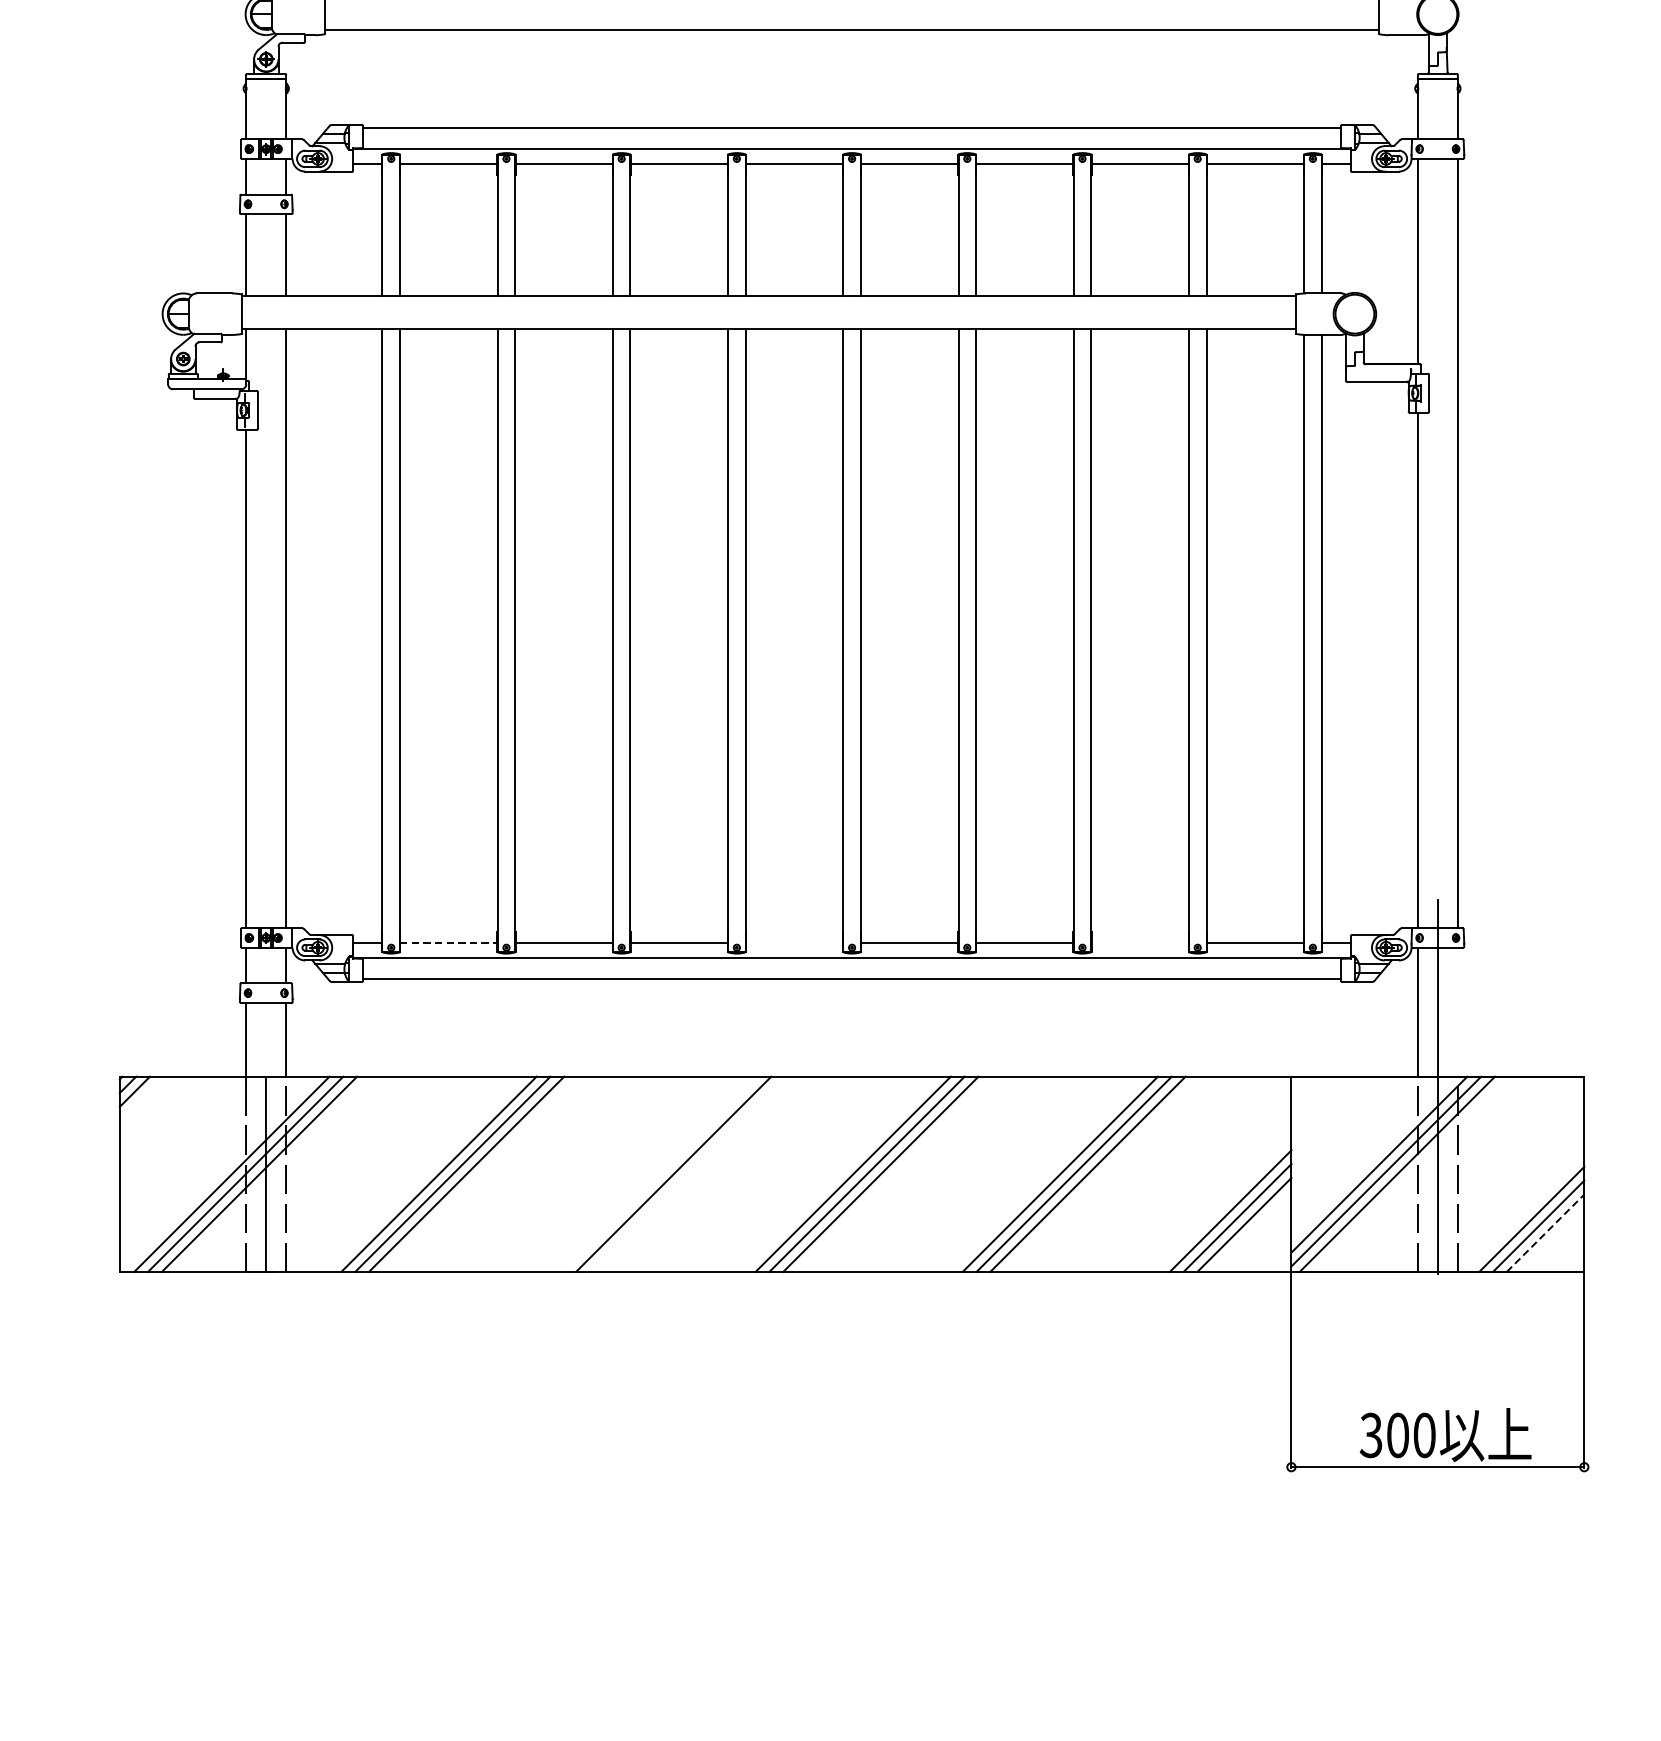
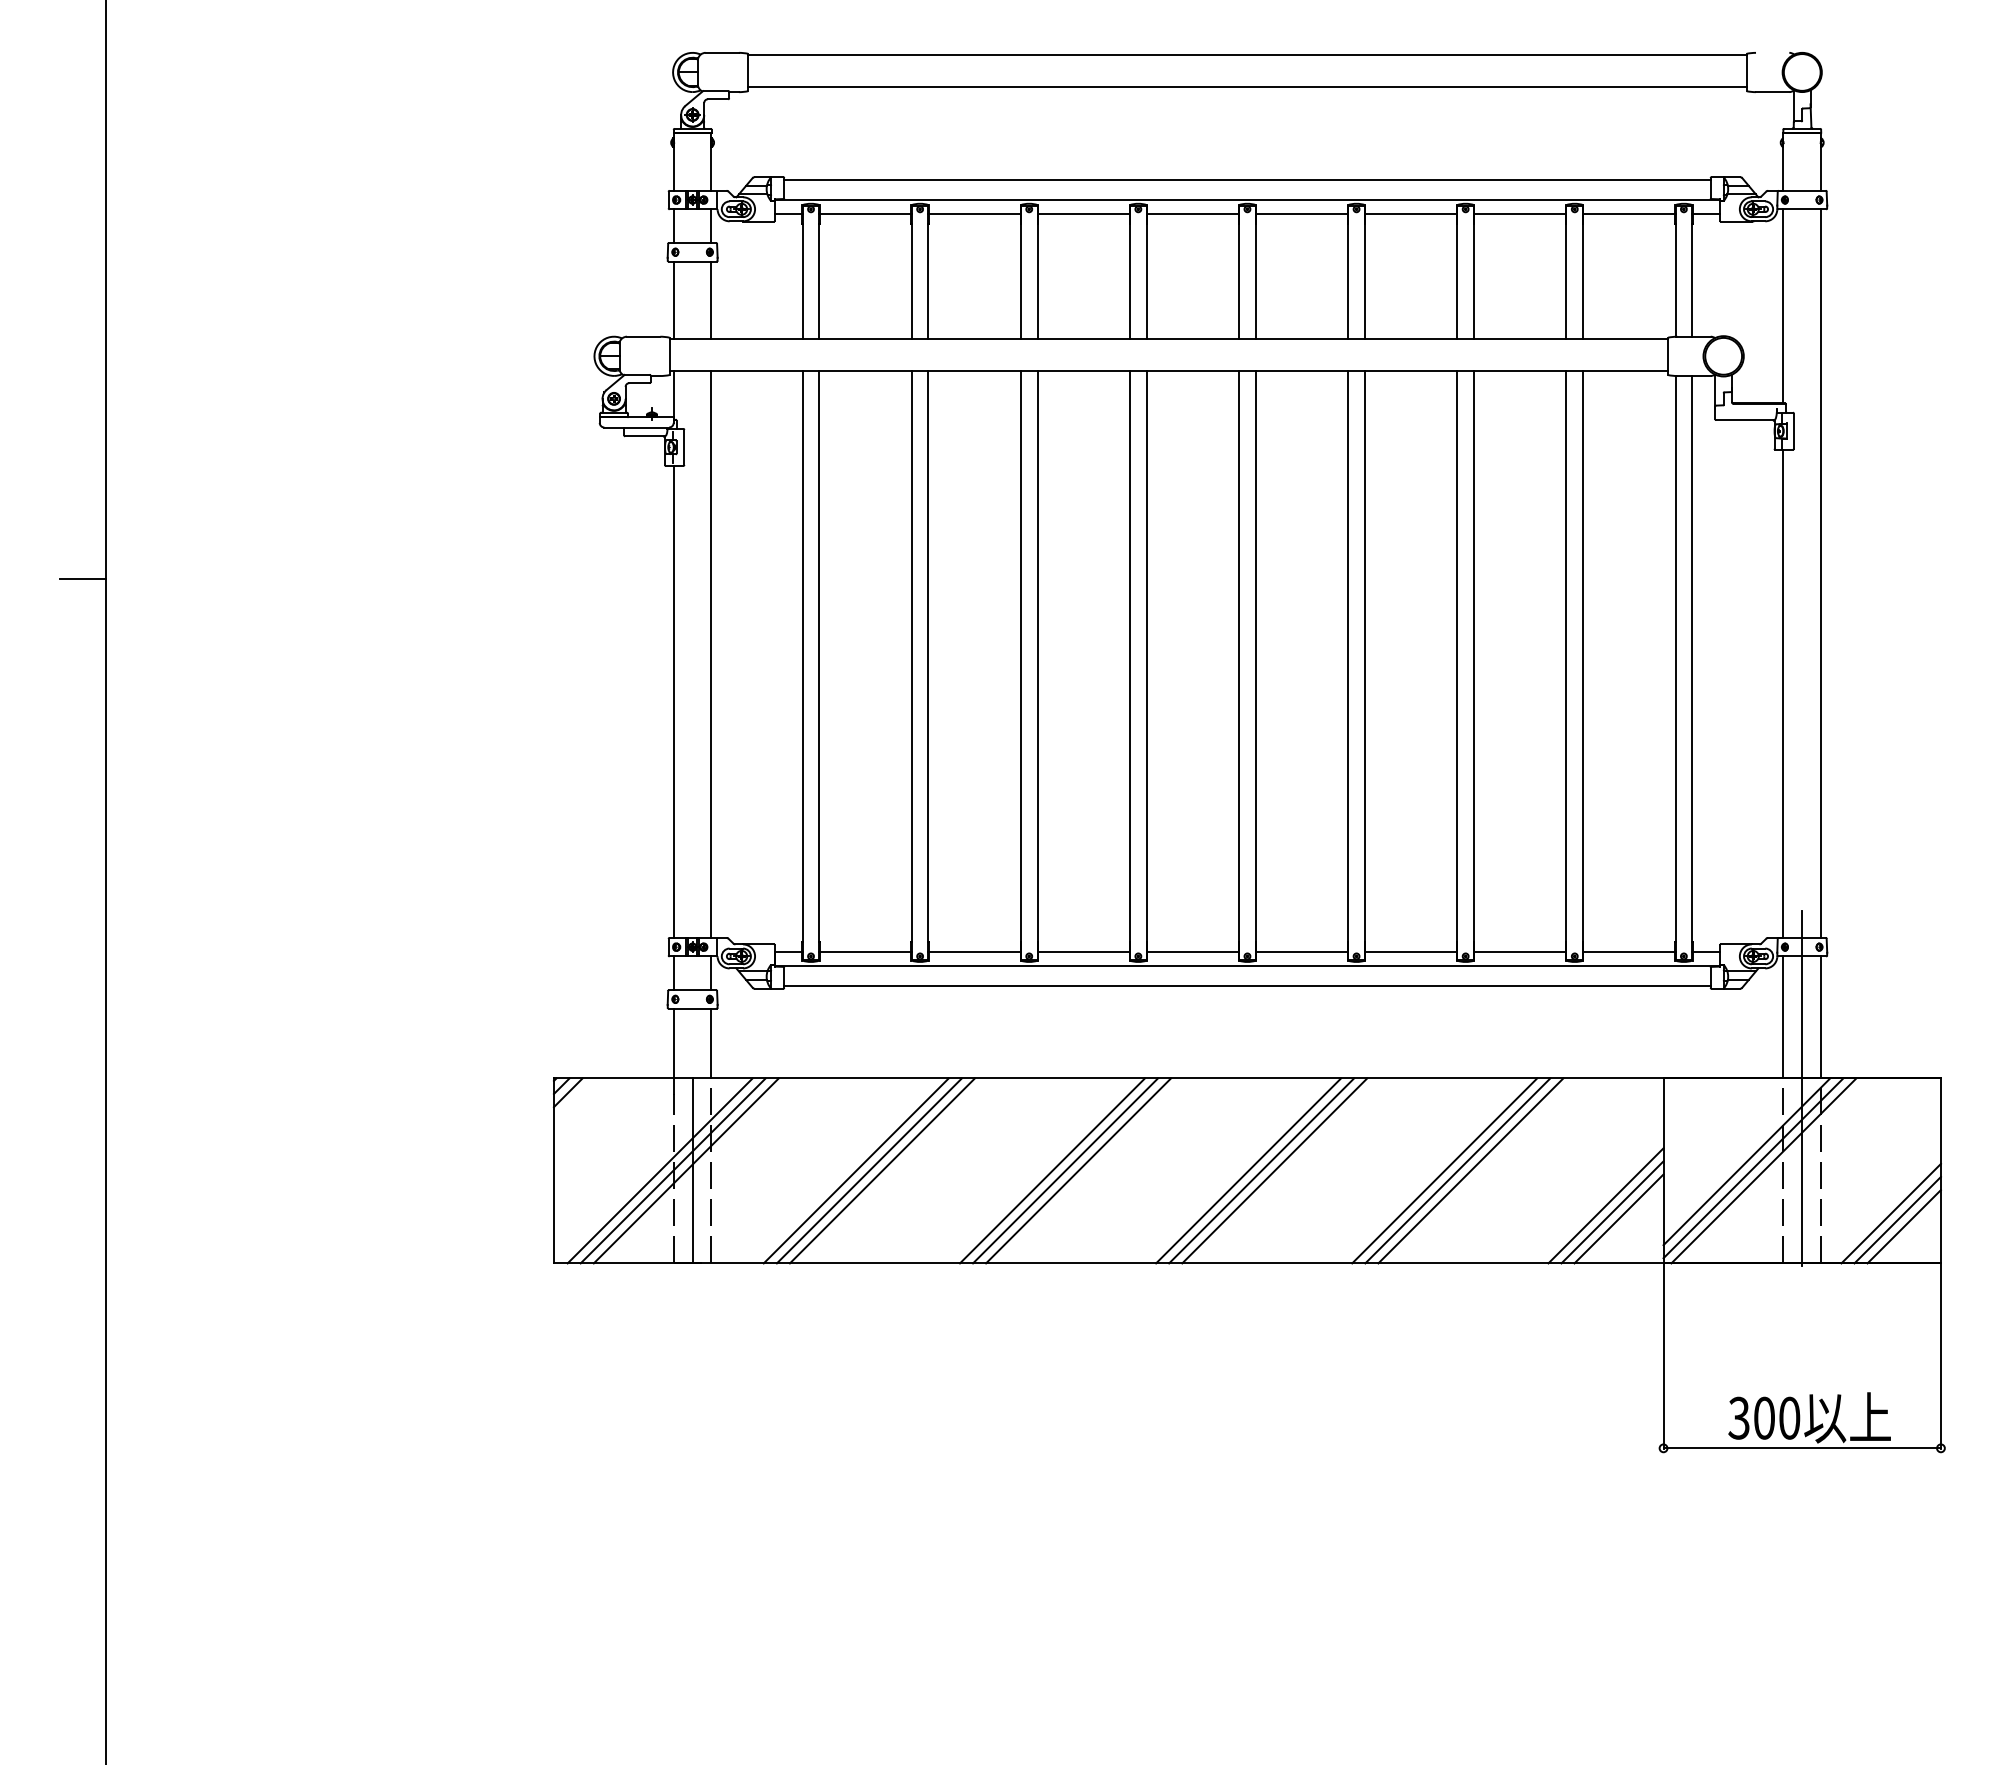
line: (449, 942) -> (866, 951), dashed -> solid
line: (794, 942) -> (1192, 951), added
line: (1140, 942) -> (1520, 951), added
line: (1457, 1012) -> (1820, 1017), added
line: (645, 1173) -> (1051, 1170), added
line: (659, 1173) -> (1065, 1170), added
line: (1545, 1232) -> (1904, 1226), dashed -> solid

